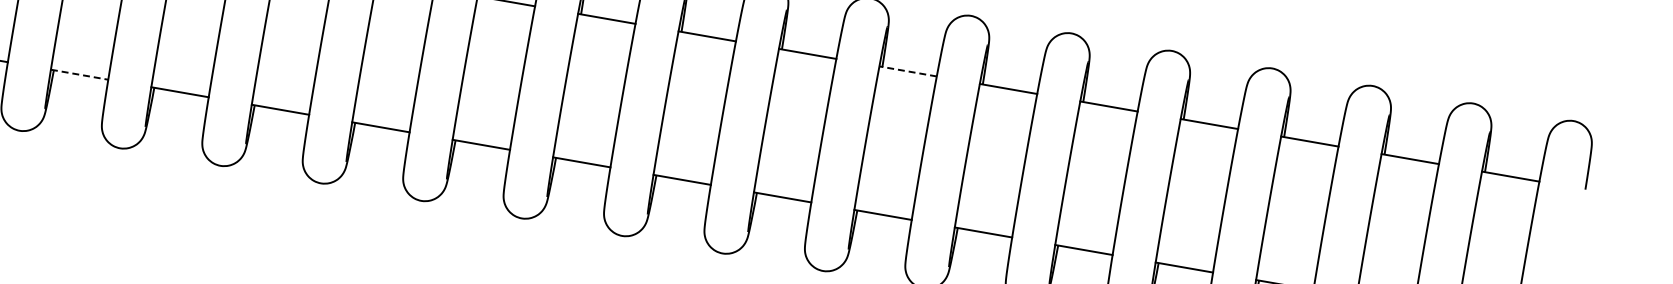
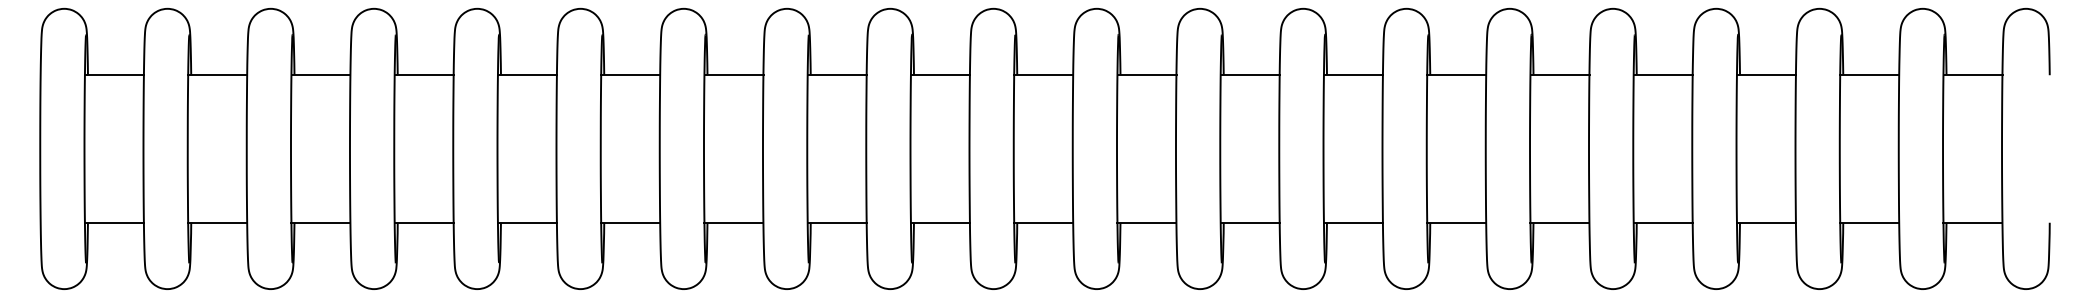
line: (908, 71) -> (1353, 75), dashed -> solid
line: (79, 74) -> (527, 222), dashed -> solid

